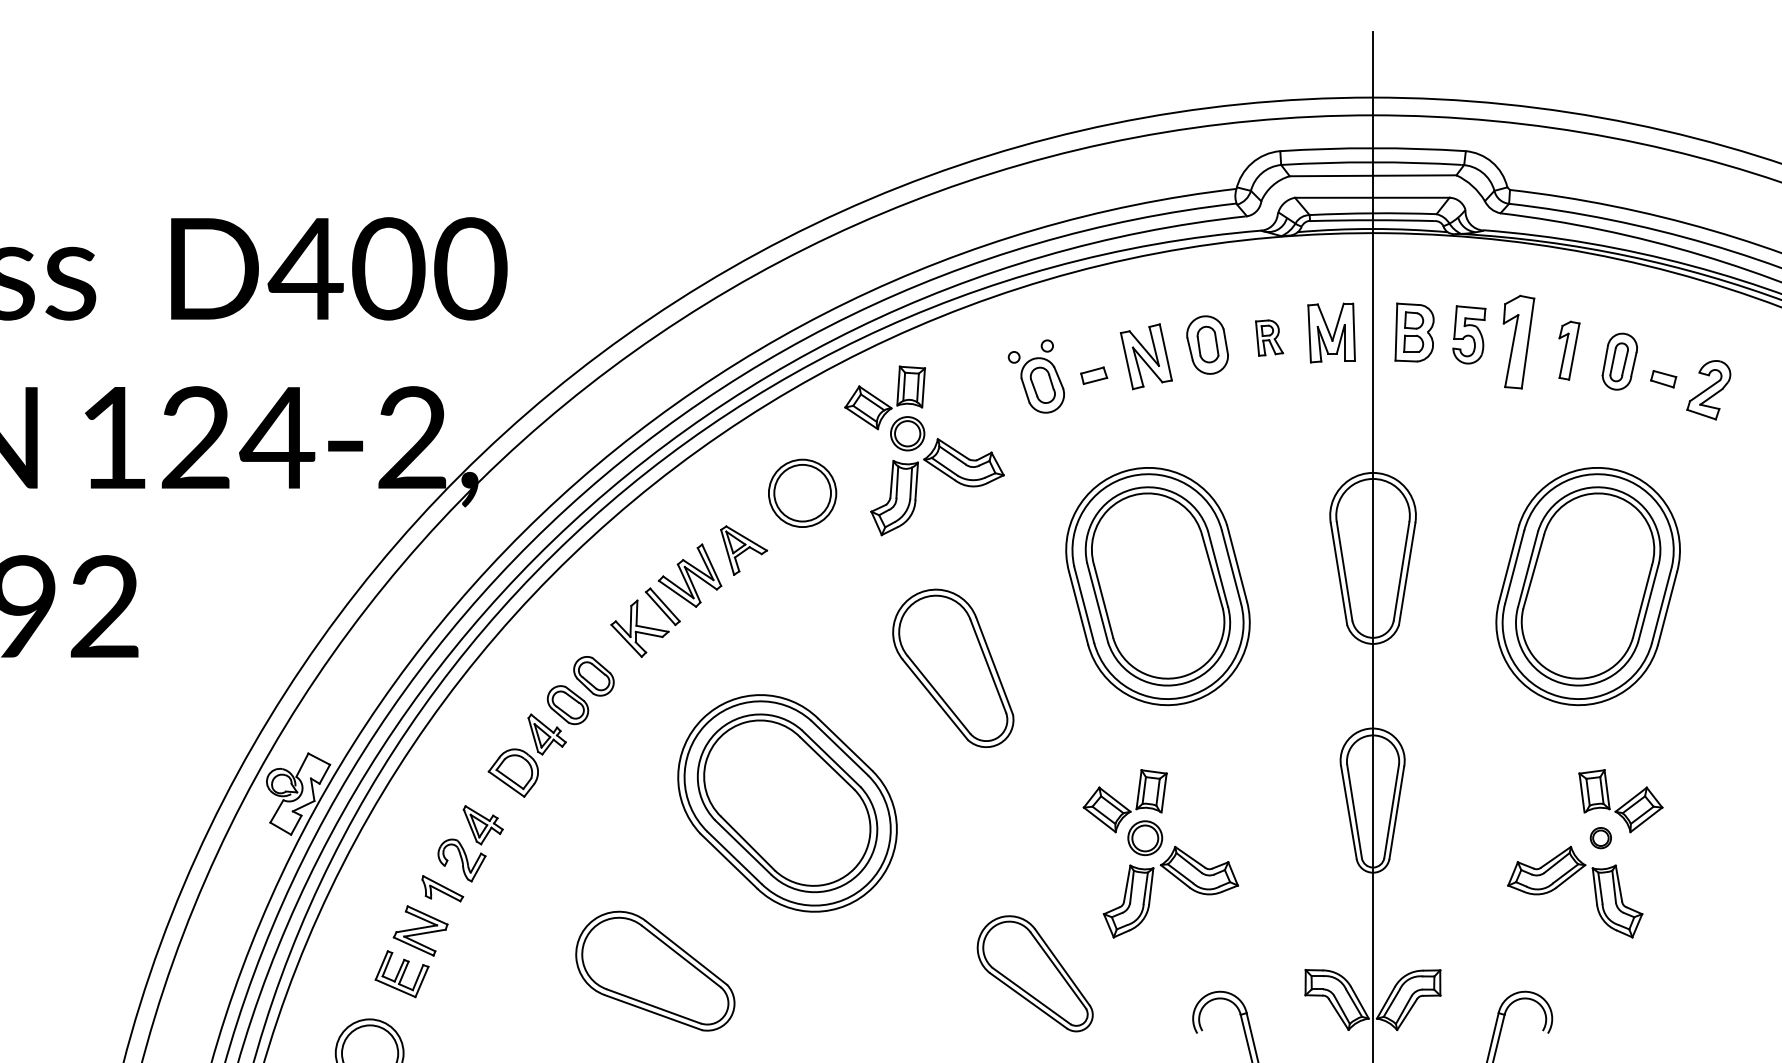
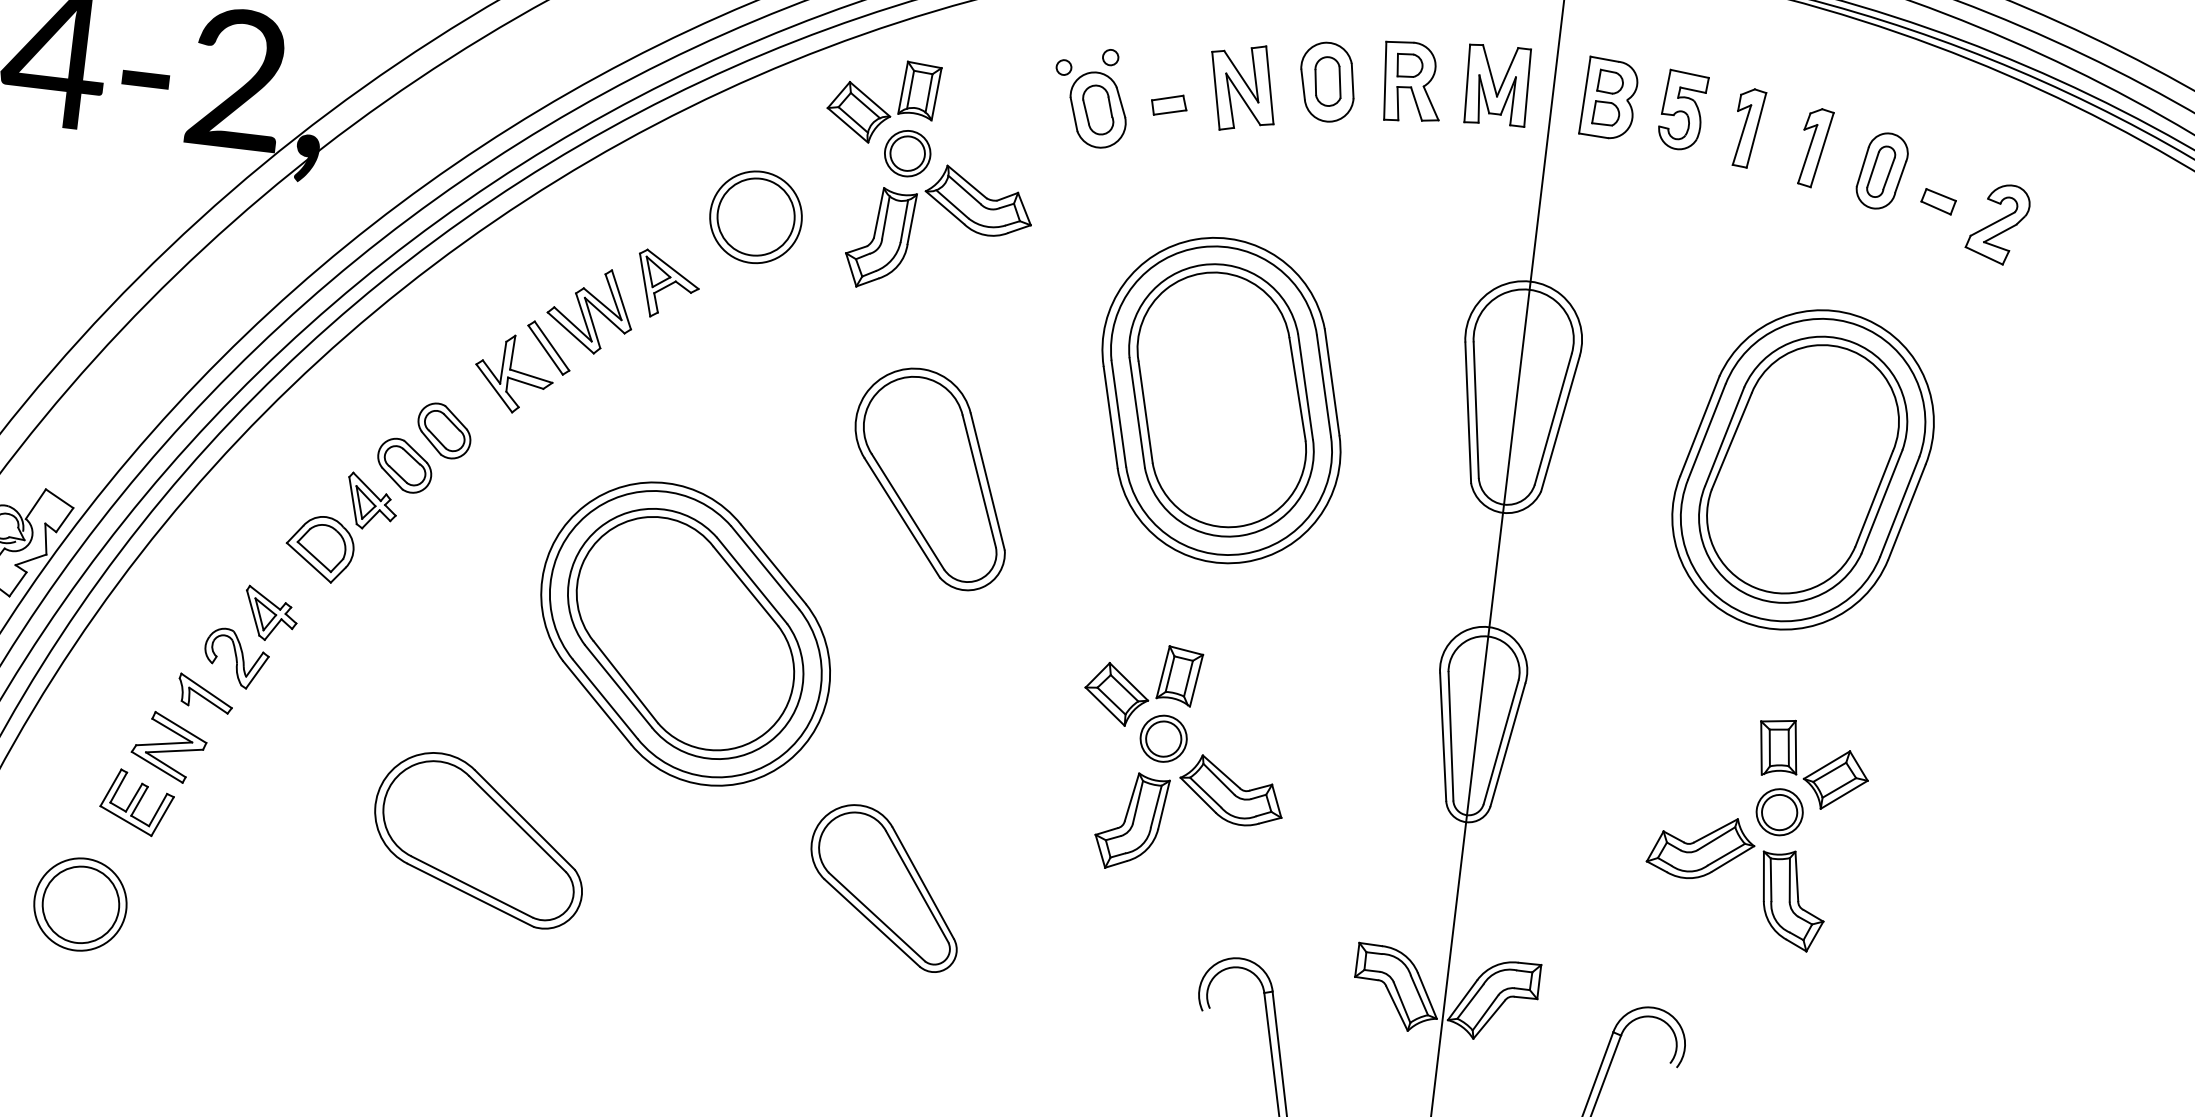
part: (1269, 337) -> (1412, 81), size x1.67
part: (1518, 341) -> (1748, 127), size x0.62
part: (1600, 837) -> (1779, 811), size x1.67
part: (1034, 973) -> (884, 886), moved

